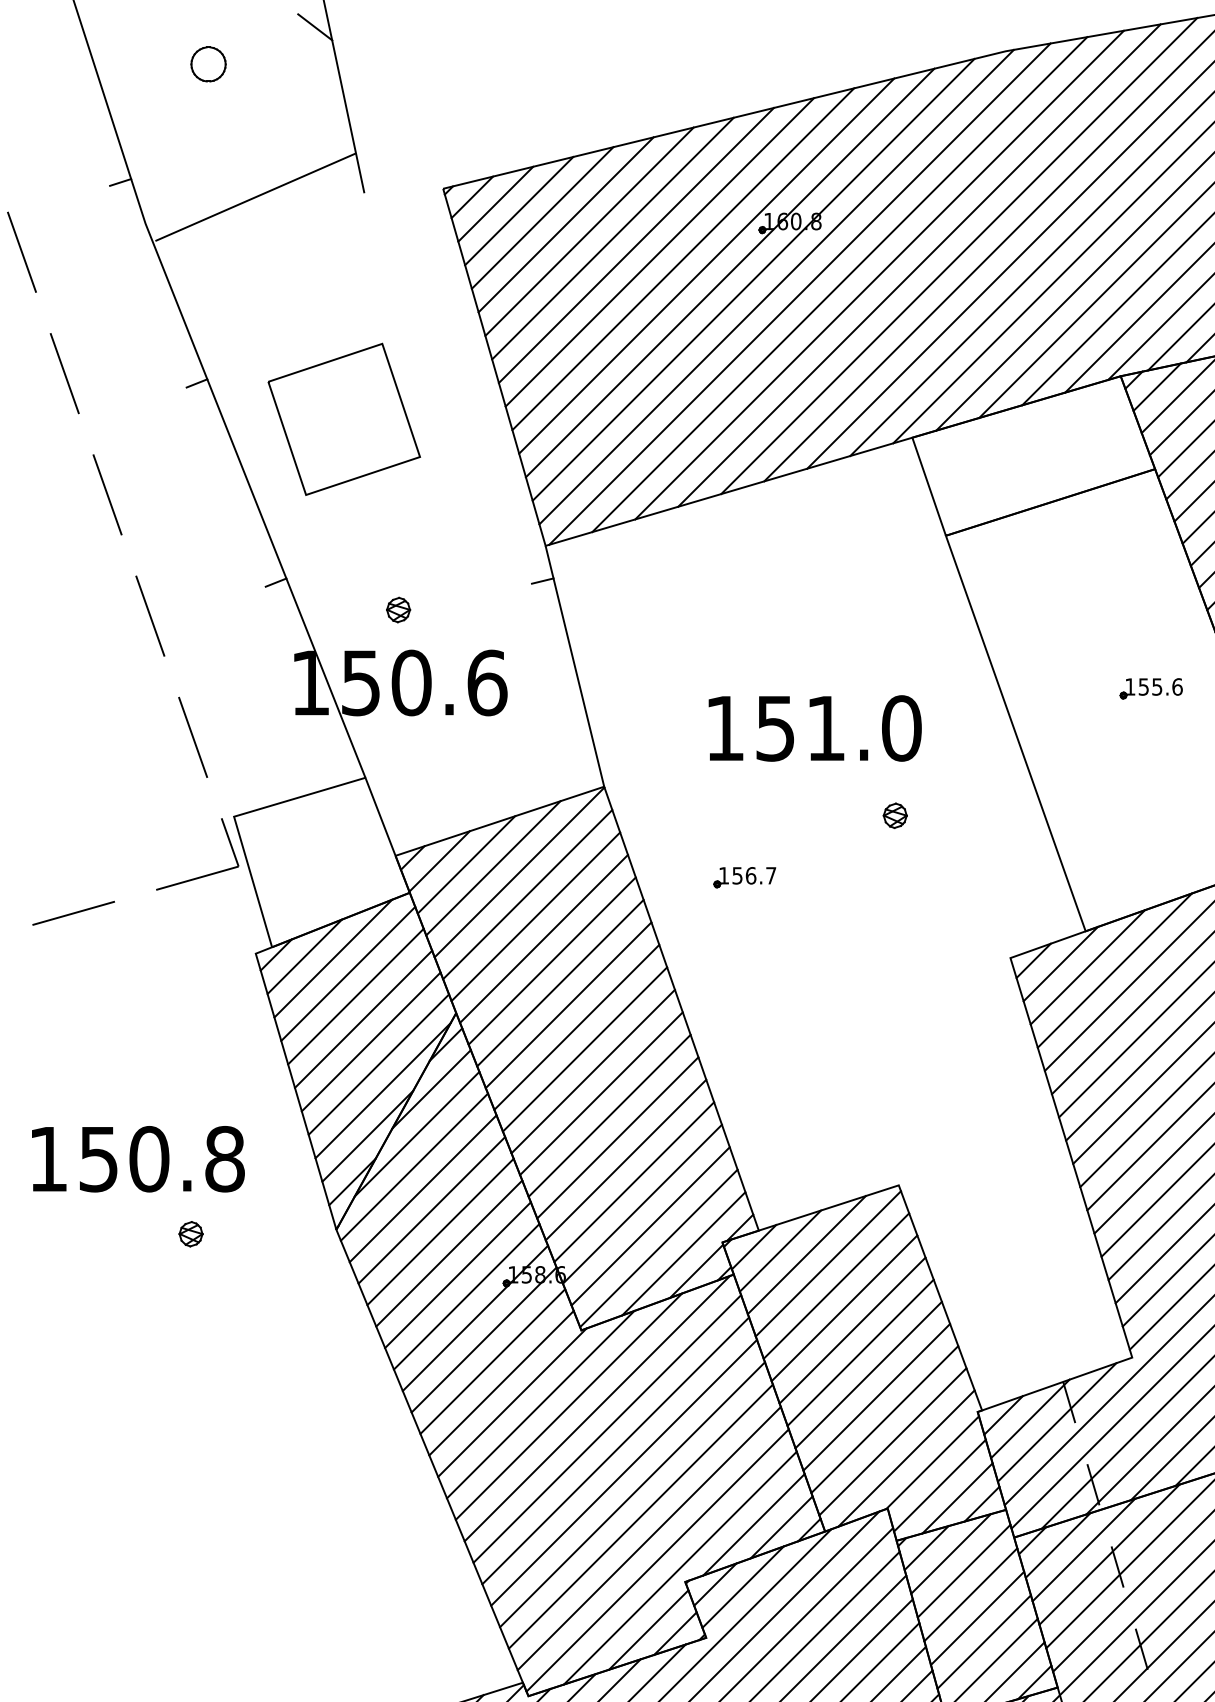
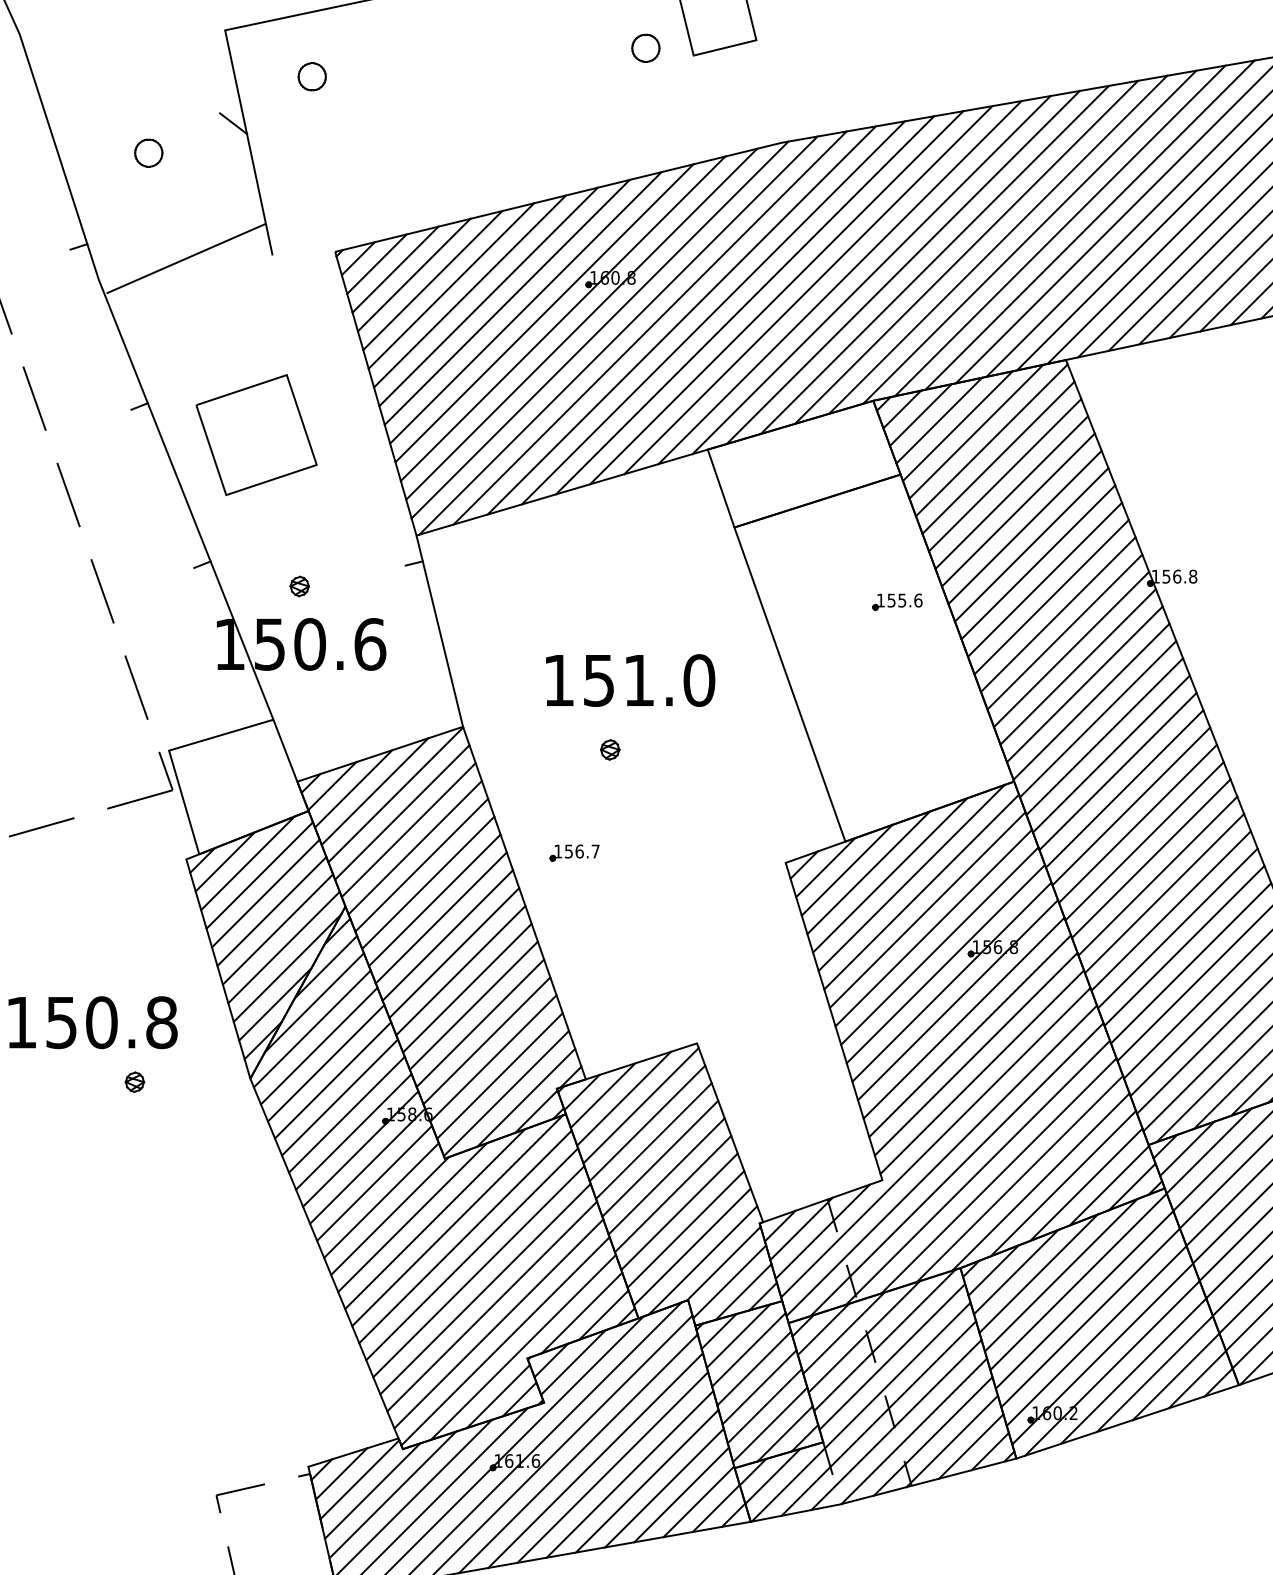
part: (1151, 688) -> (897, 601), moved
part: (895, 815) -> (610, 749), moved
part: (744, 876) -> (574, 852), moved

